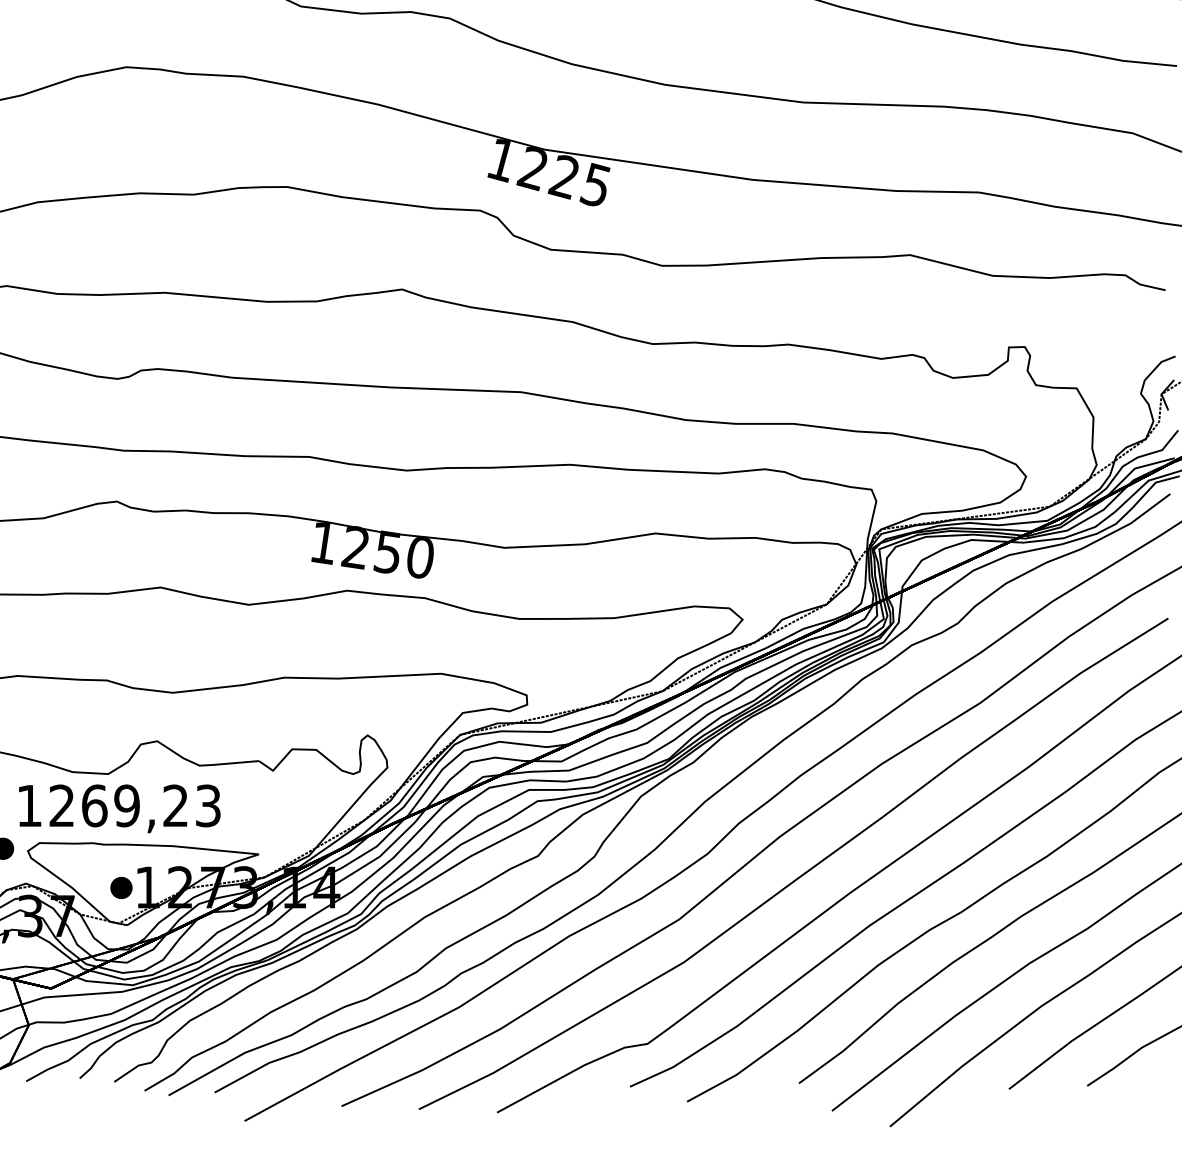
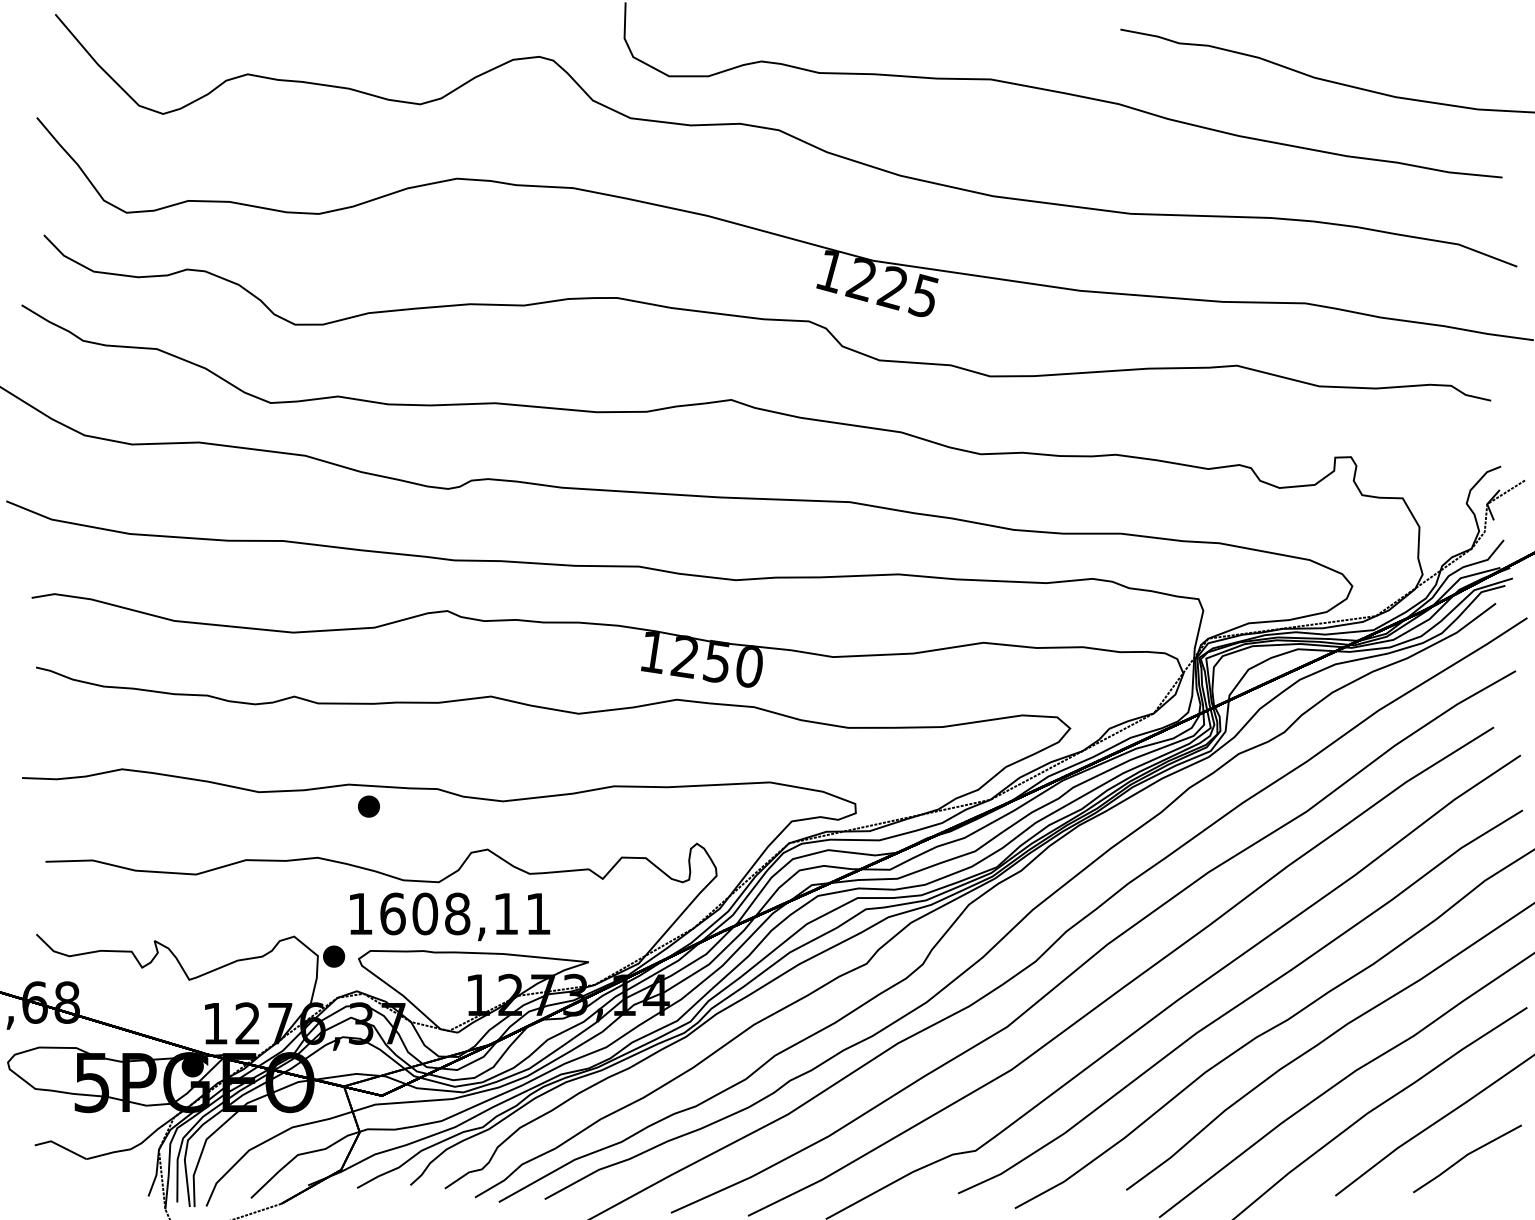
text: (135, 805) -> (465, 913), 1269,23 -> 1608,11
part: (120, 887) -> (368, 806), moved

